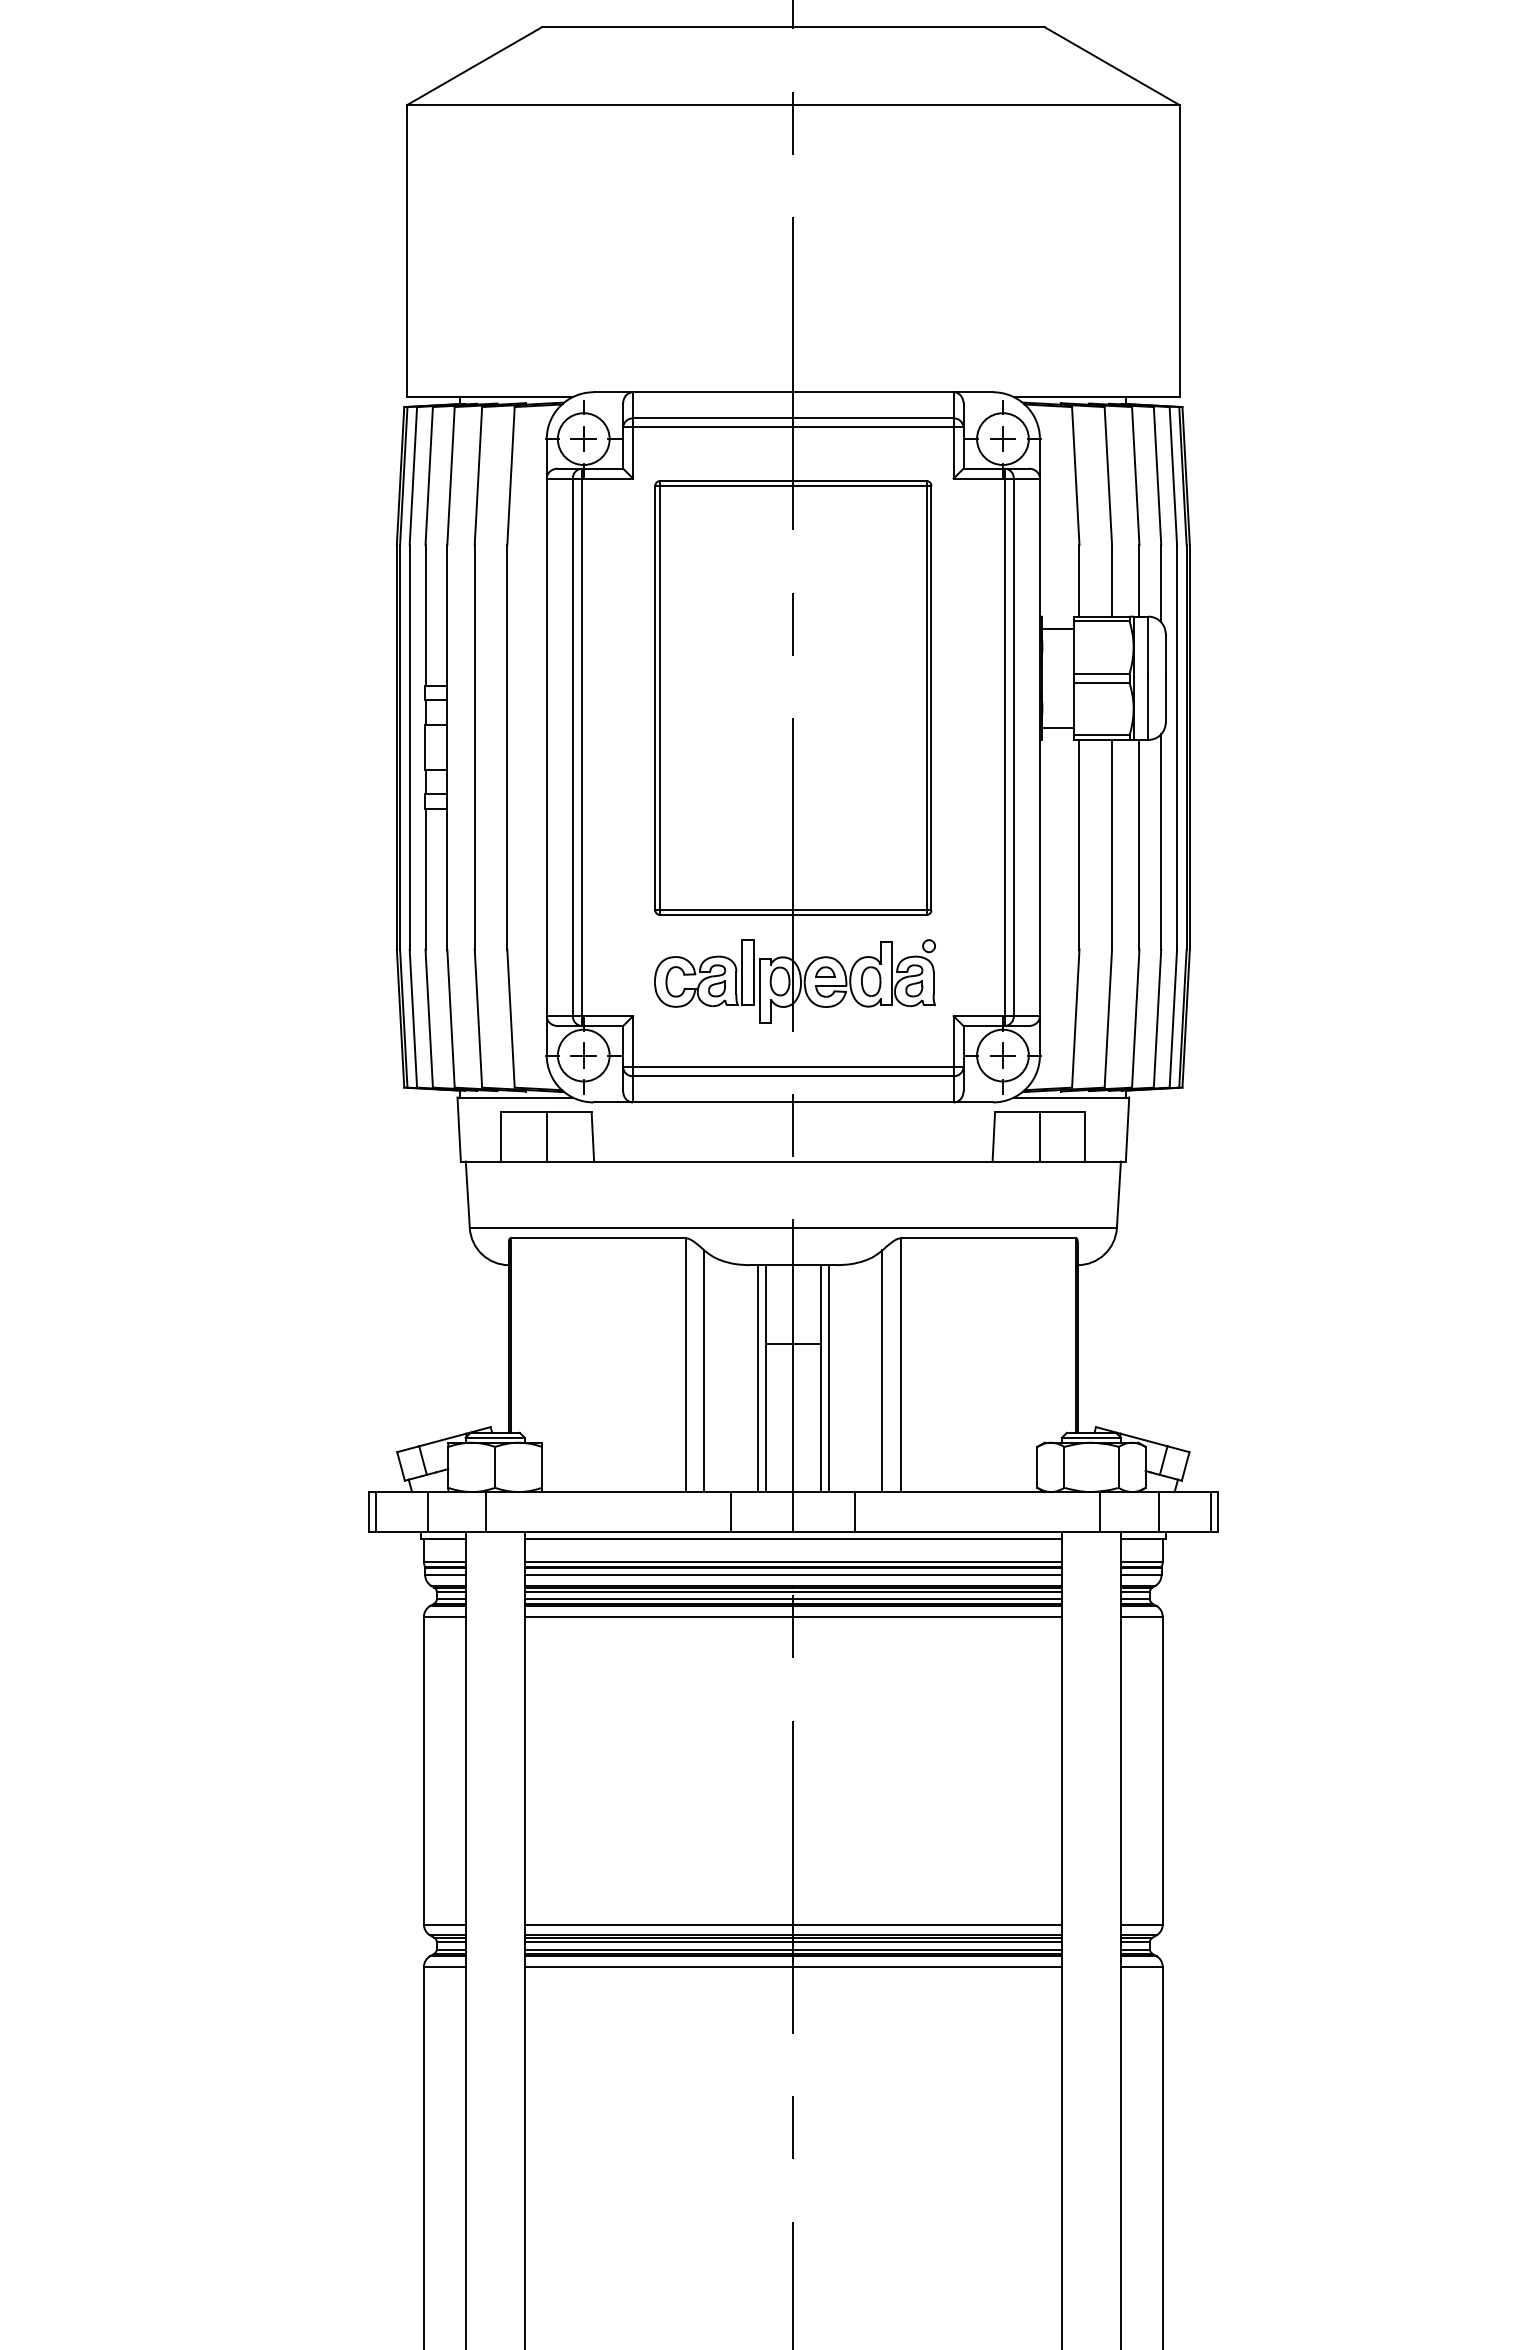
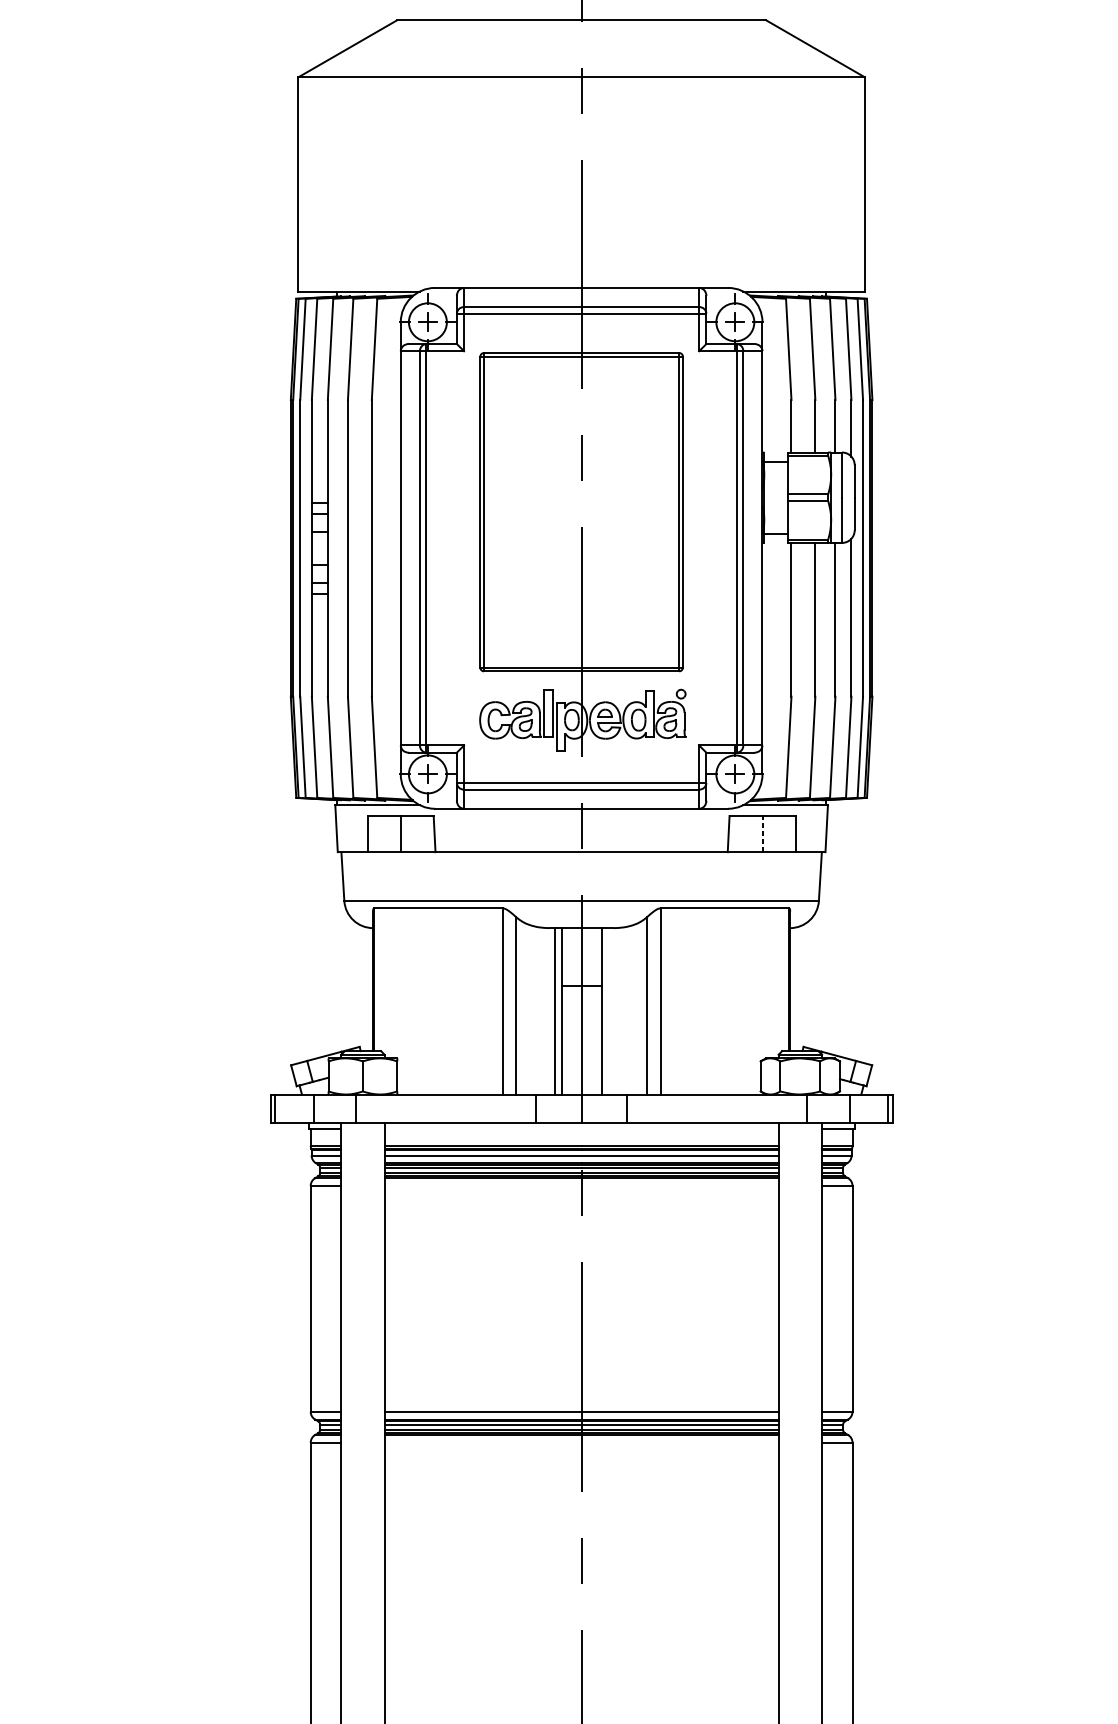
line: (1040, 1136) -> (762, 833), solid -> dashed
line: (829, 1378) -> (608, 1011), removed
line: (792, 1538) -> (581, 1128), removed
line: (792, 1616) -> (581, 1185), removed
line: (792, 1966) -> (581, 1442), removed

